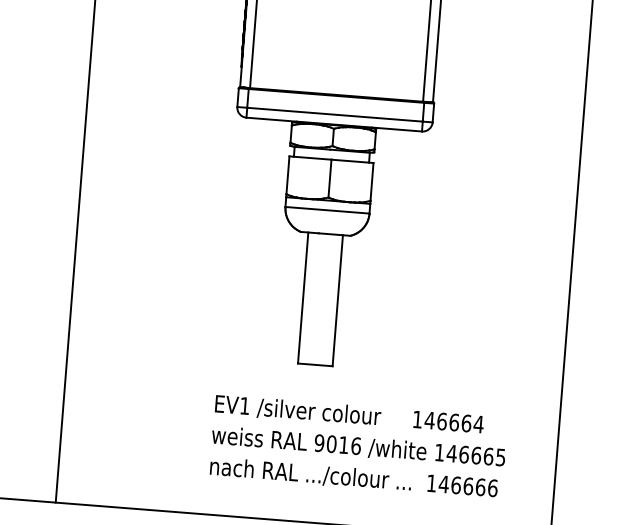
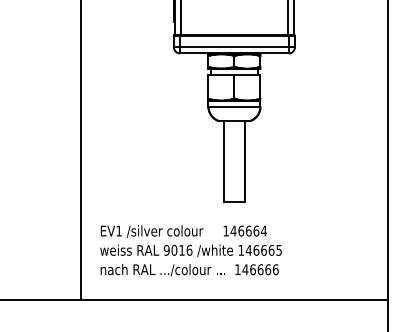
text: (357, 446) -> (190, 250), moved

